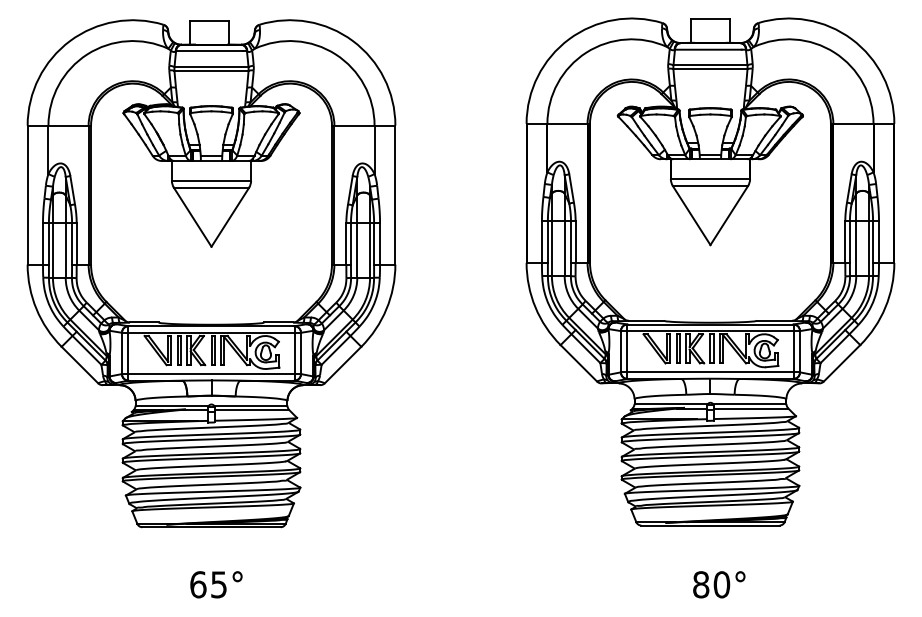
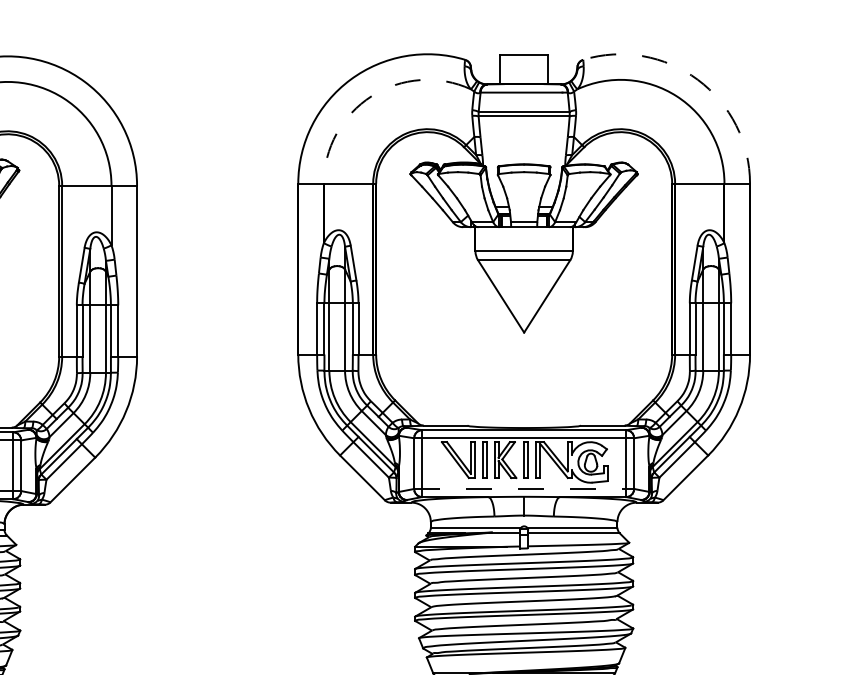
arc: (851, 39) -> (697, 80), solid -> dashed
arc: (586, 52) -> (371, 96), solid -> dashed
line: (710, 372) -> (524, 489), solid -> dashed

